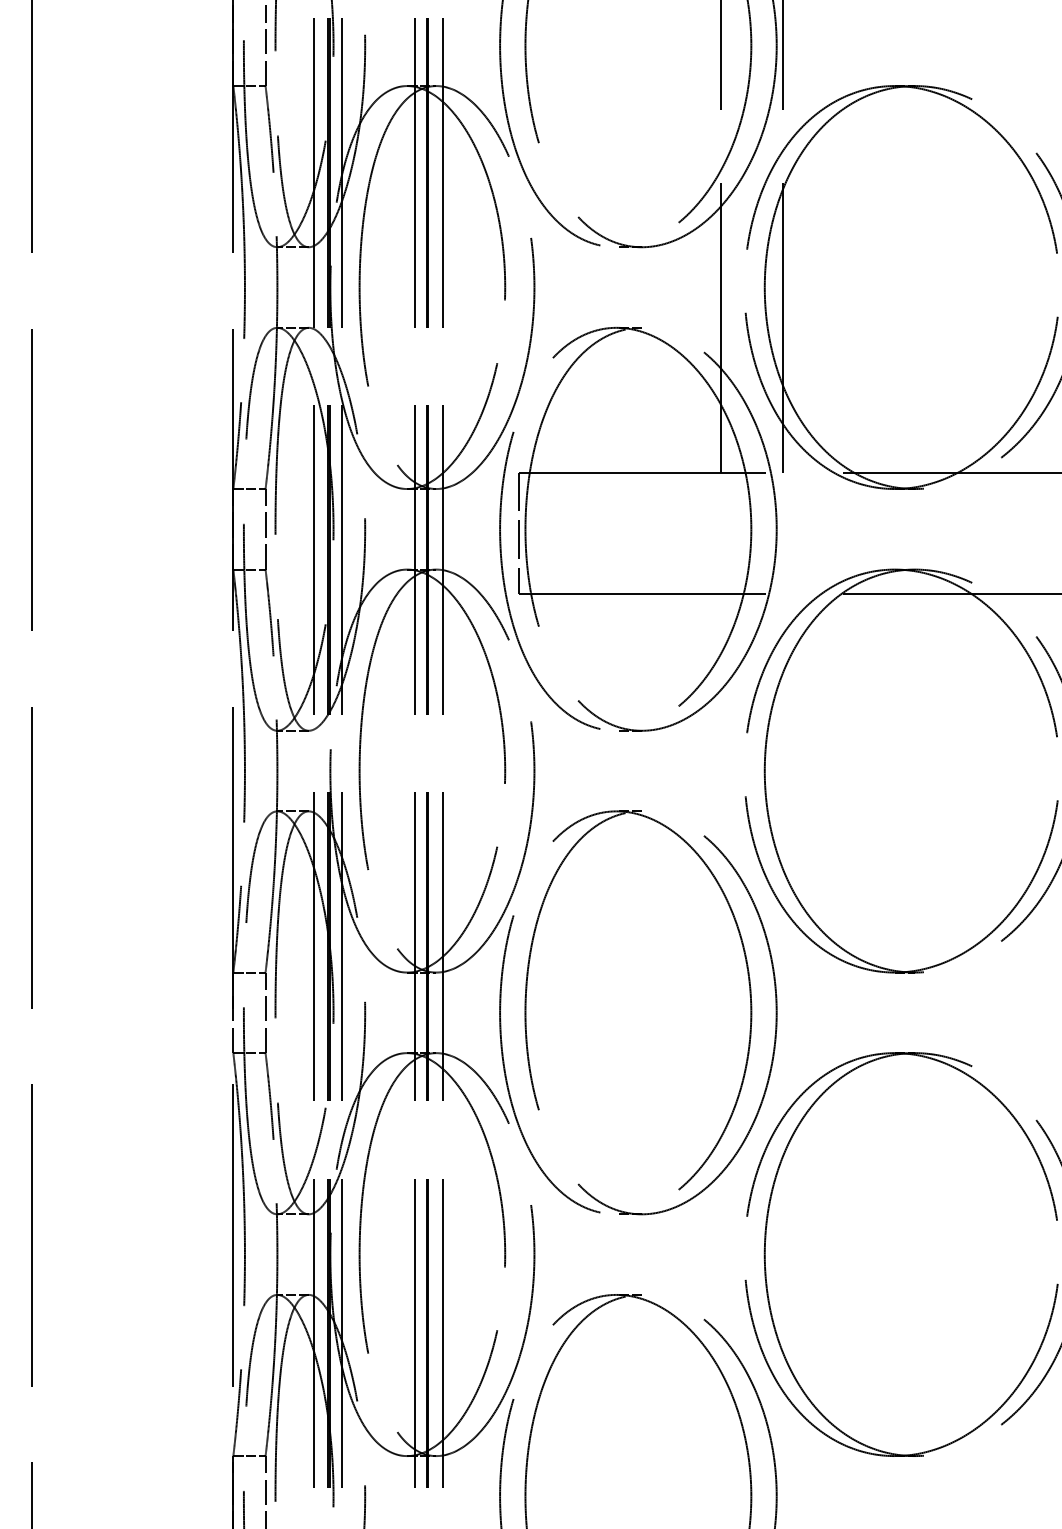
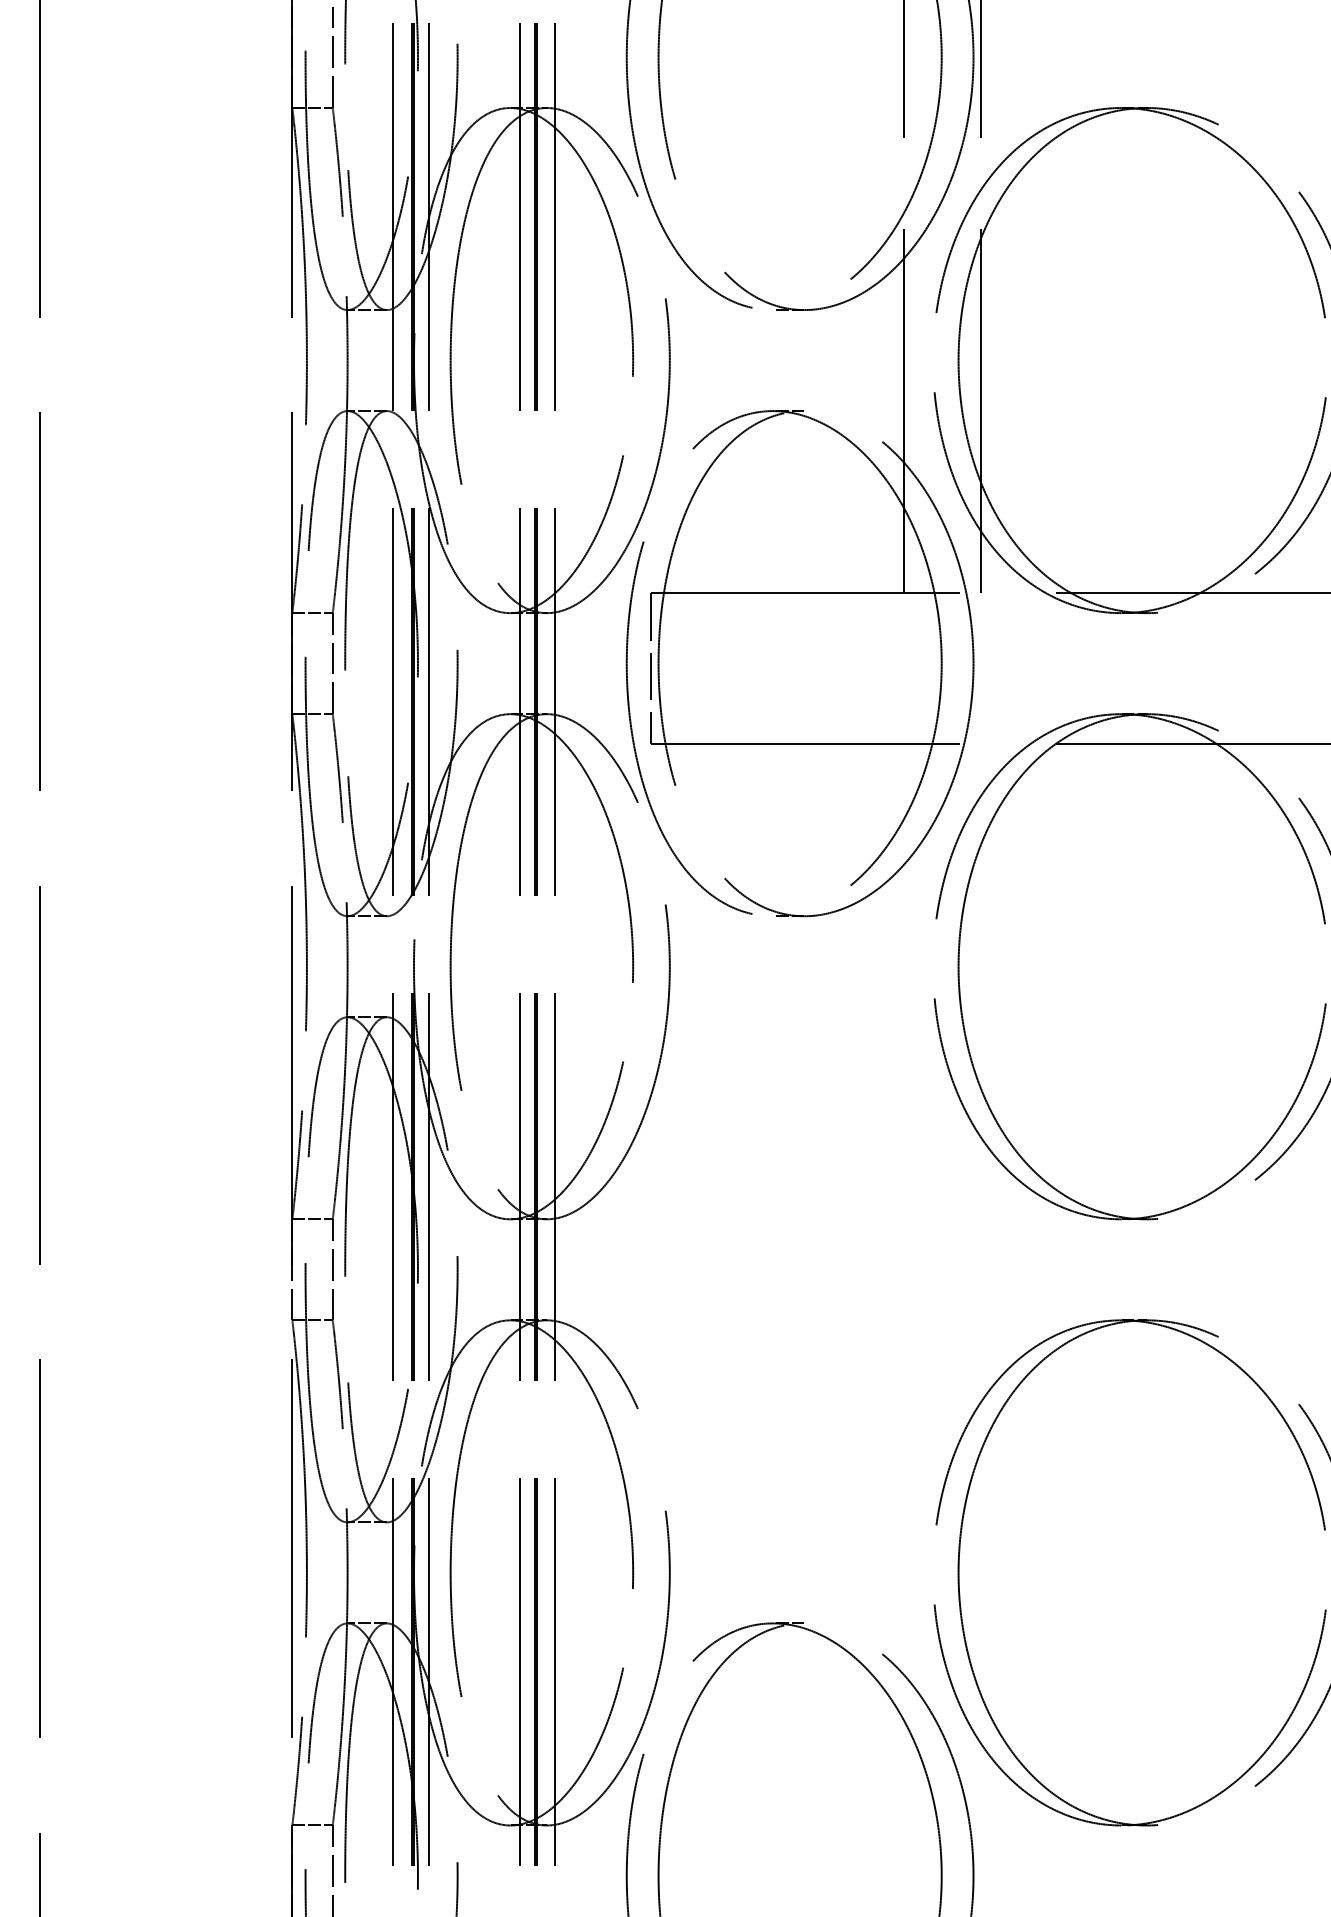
part: (526, 1012) -> (659, 1269), removed

